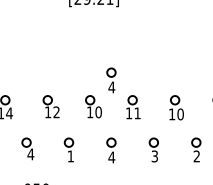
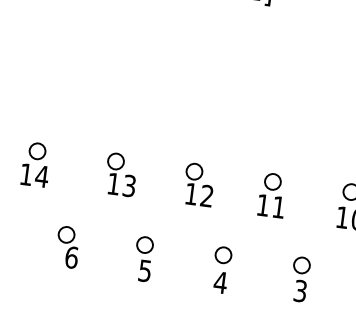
part: (111, 80) -> (238, 140), removed
text: (56, 112) -> (129, 186), 12 -> 13
text: (98, 112) -> (206, 196), 10 -> 12
text: (30, 154) -> (71, 257), 4 -> 6
text: (70, 156) -> (144, 270), 1 -> 5

